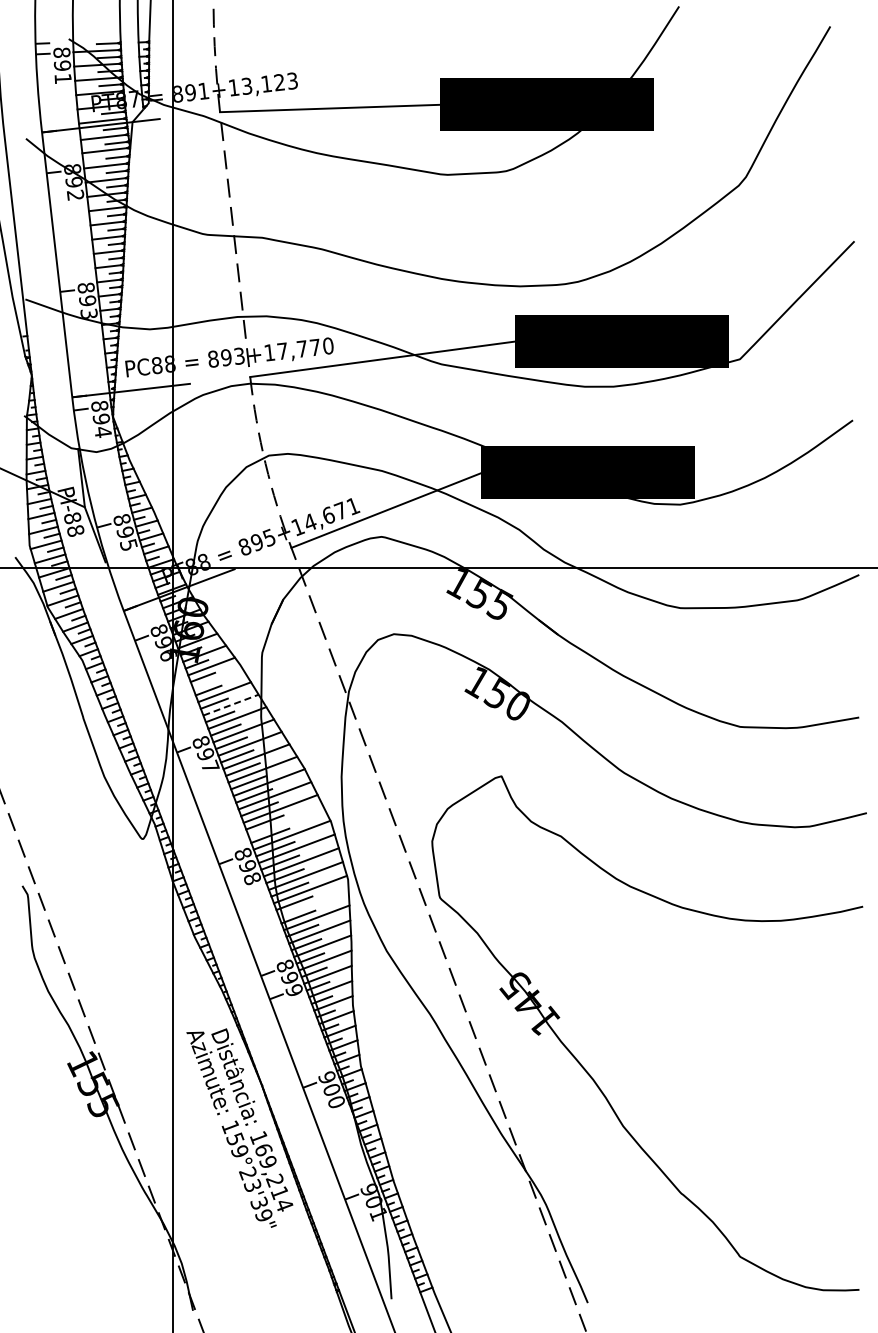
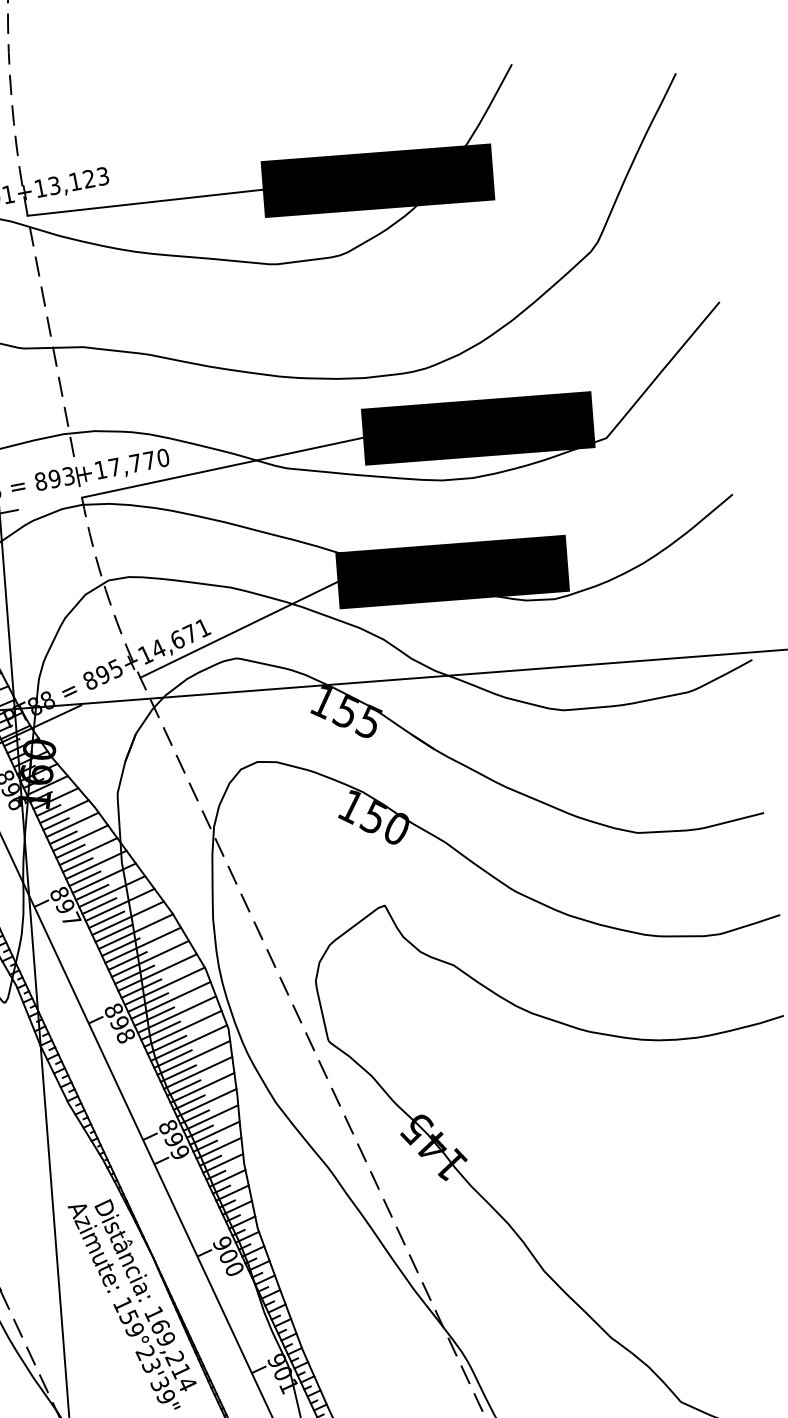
line: (218, 678) -> (72, 824), added
line: (231, 705) -> (89, 851), dashed -> solid
line: (286, 821) -> (157, 971), added
line: (313, 903) -> (193, 1057), added

